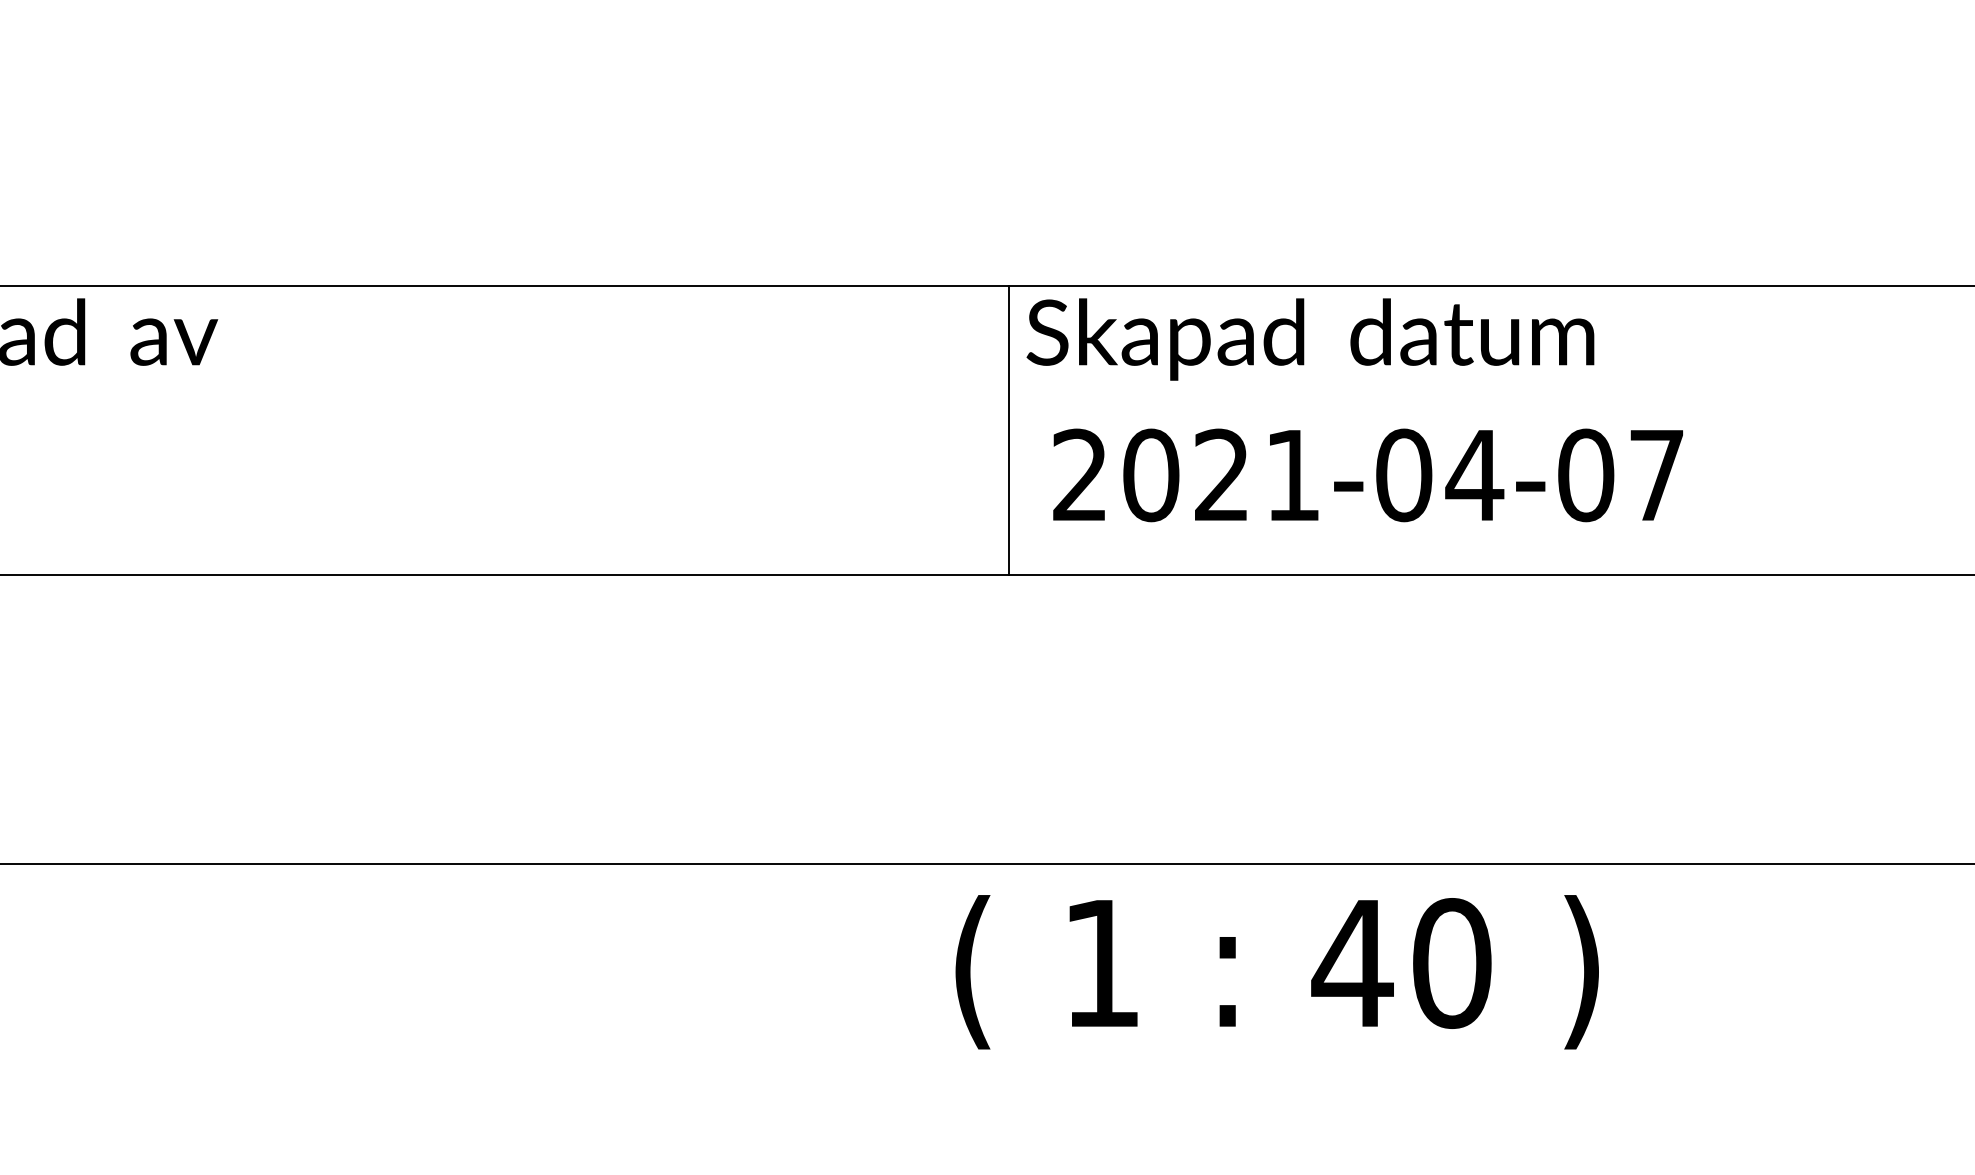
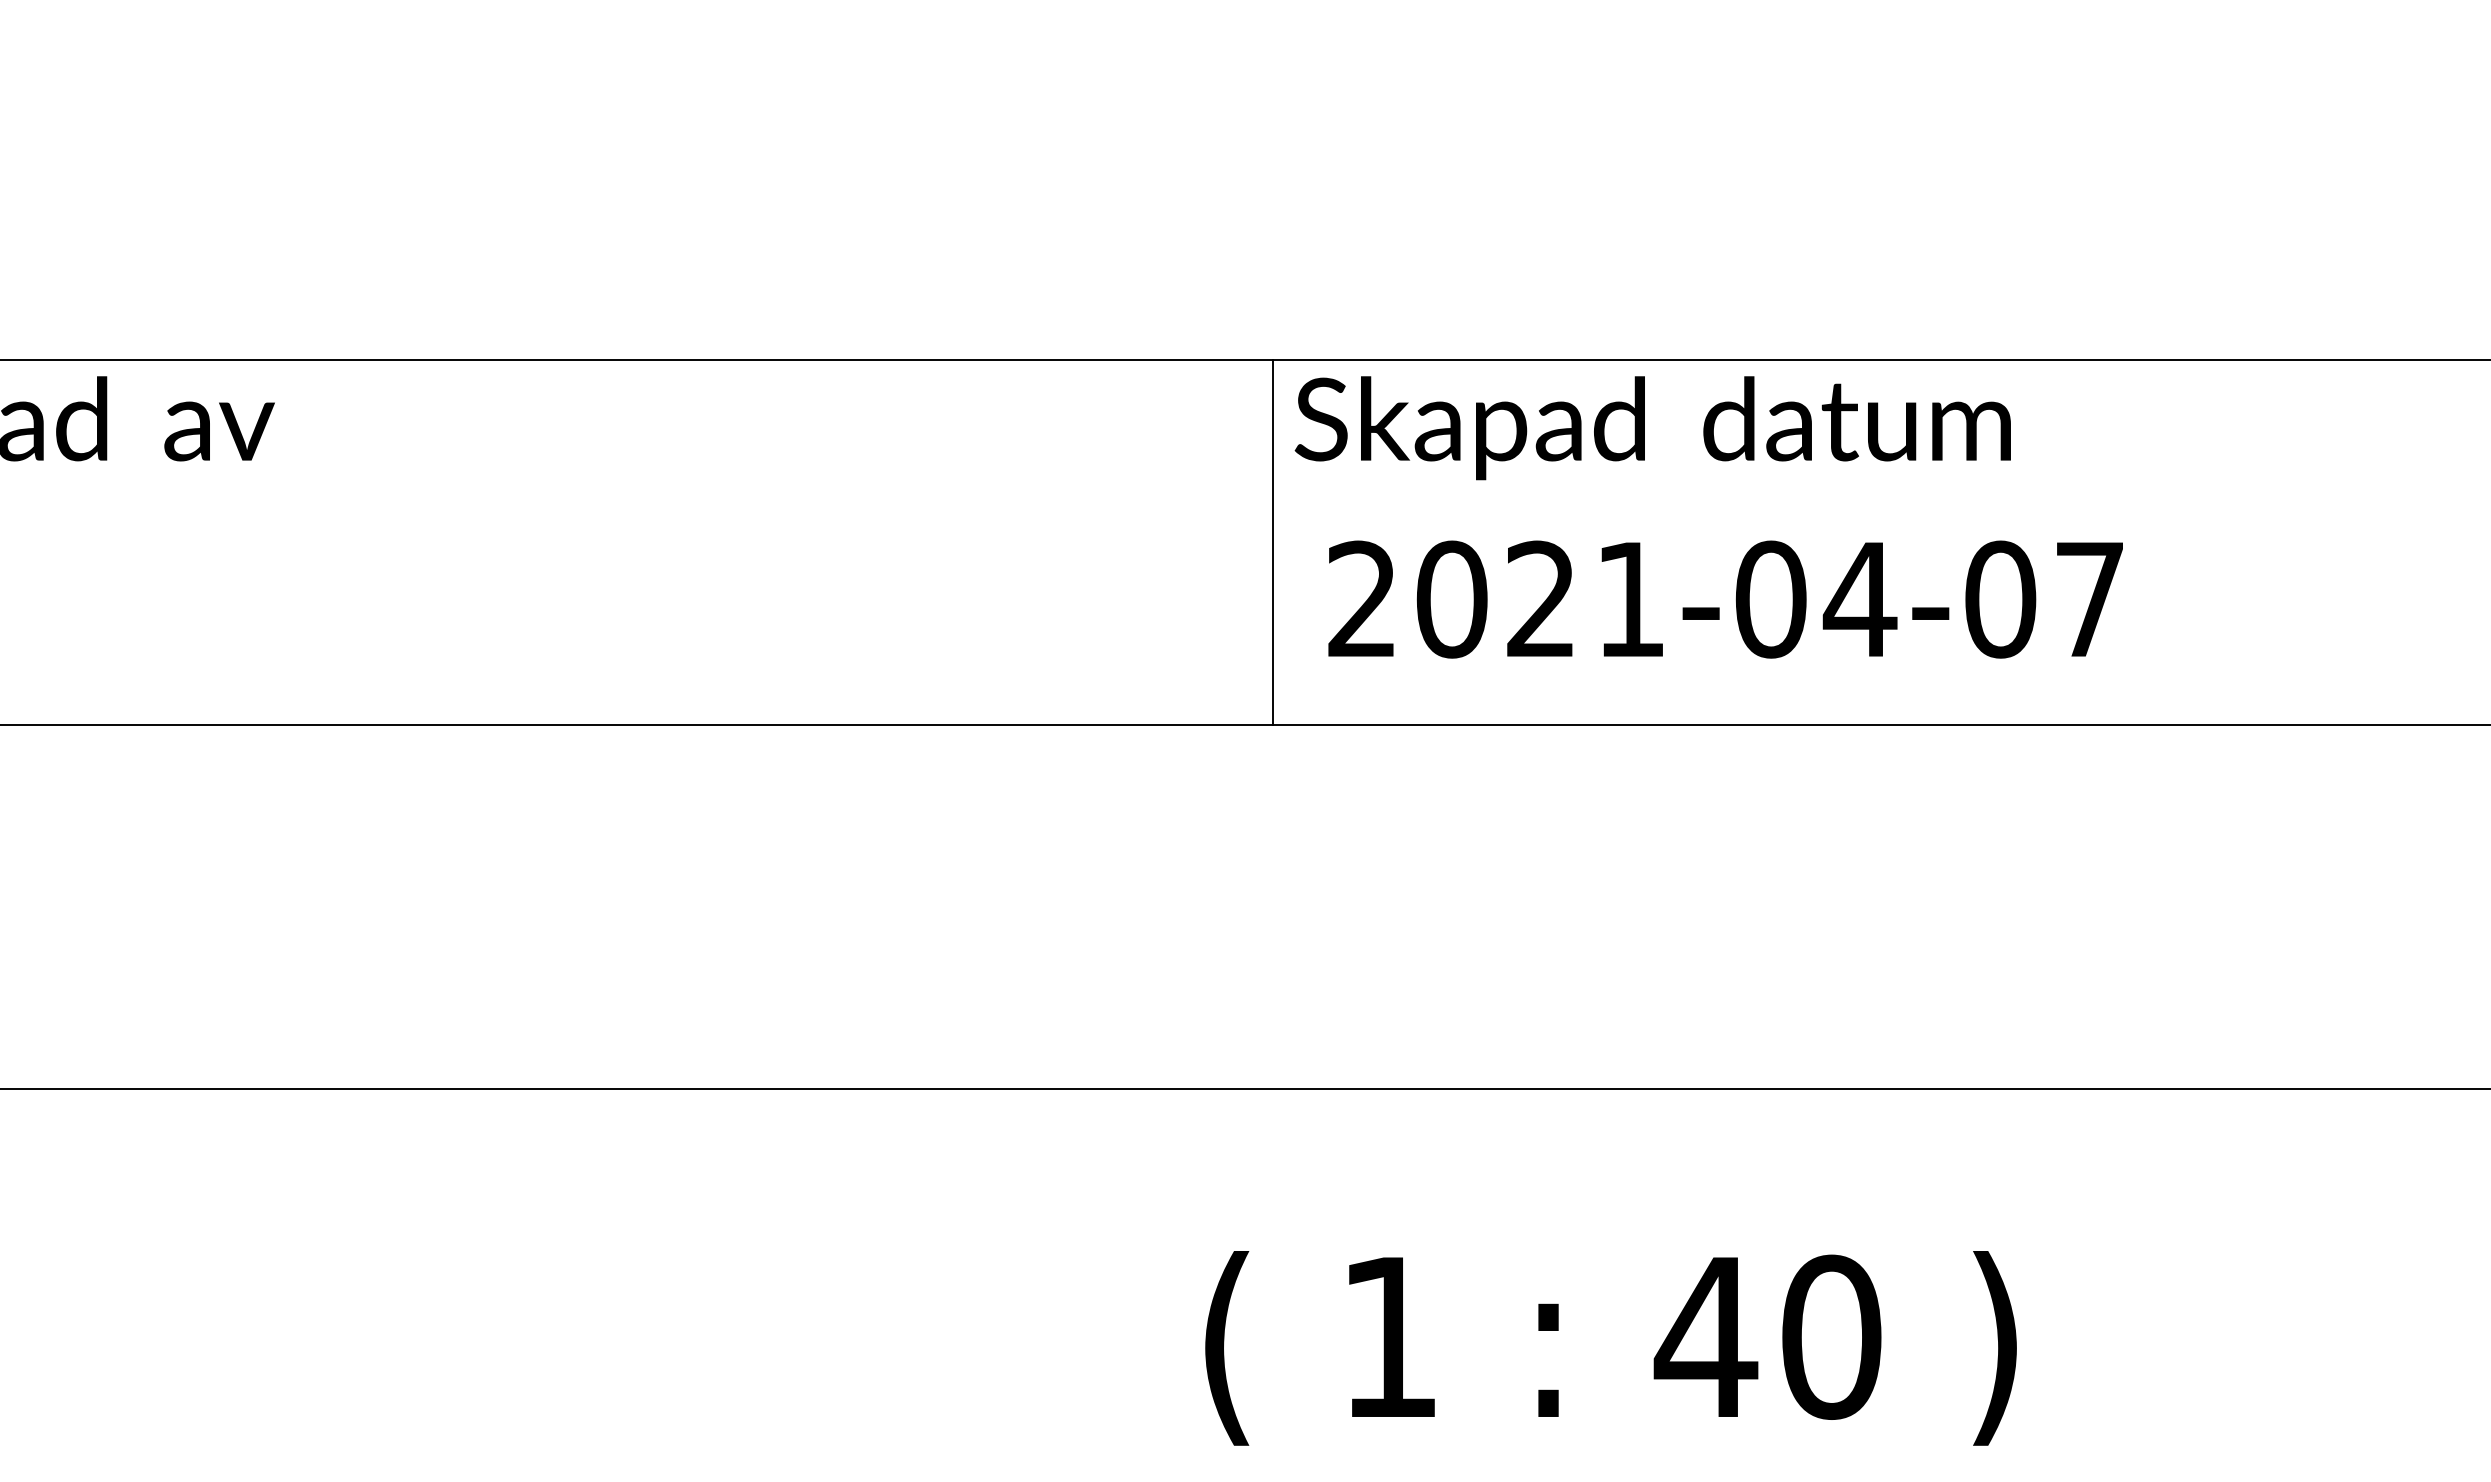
text: (1276, 972) -> (1610, 1348), moved

